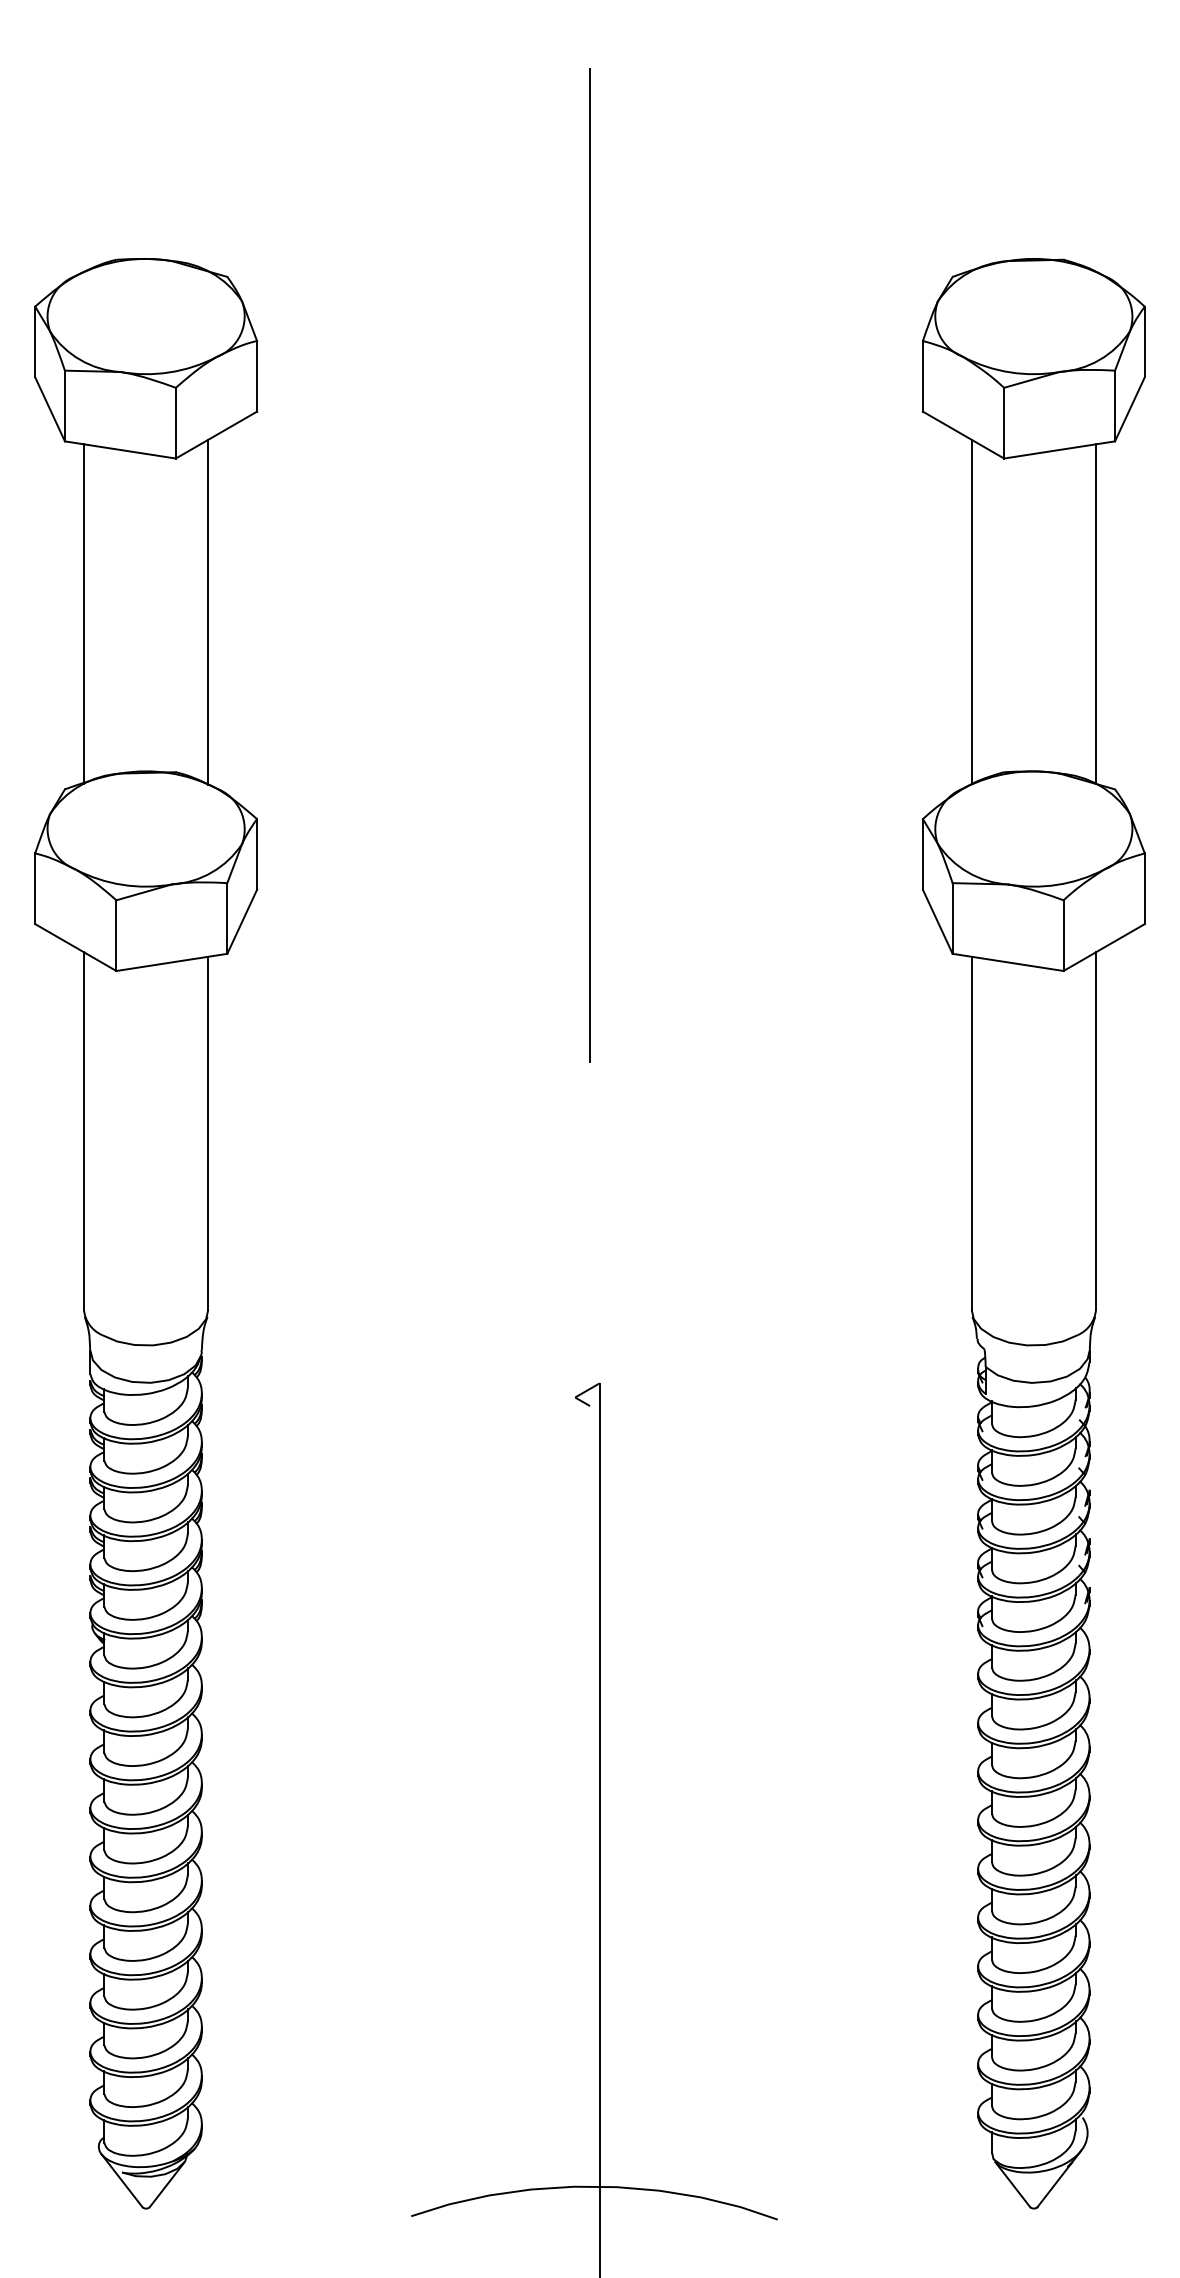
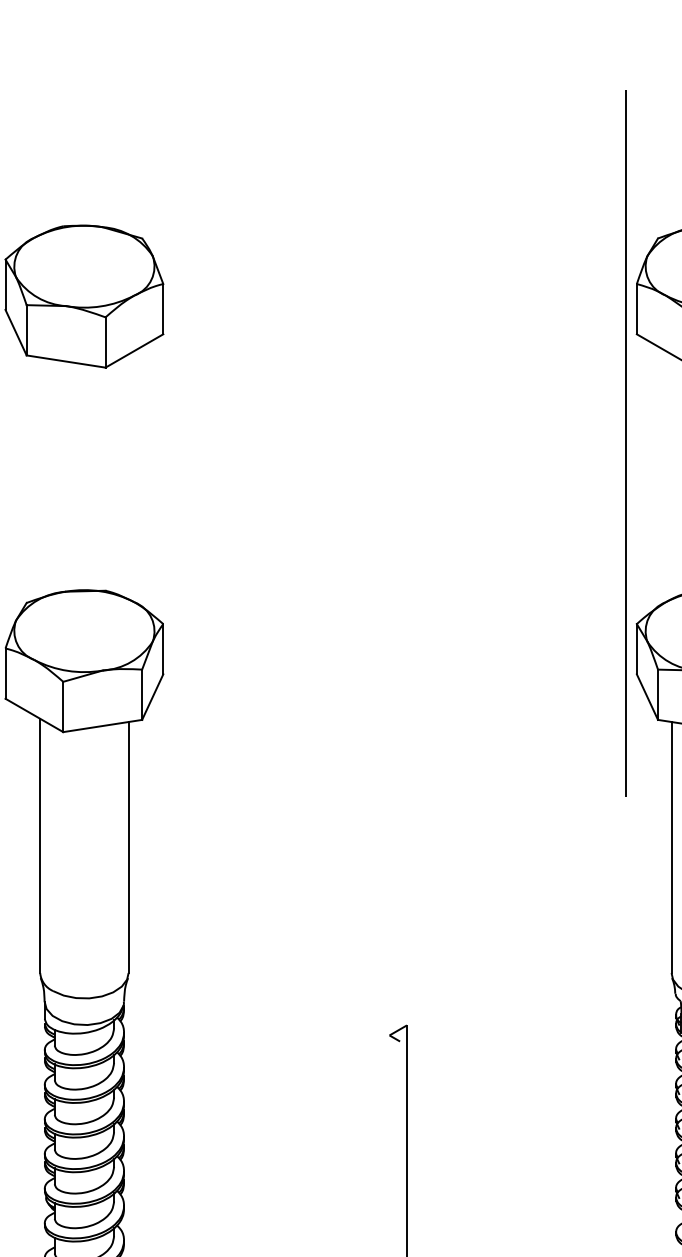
line: (589, 565) -> (625, 443), moved
line: (208, 611) -> (128, 476), removed
line: (971, 611) -> (671, 476), removed
line: (83, 613) -> (39, 477), removed

